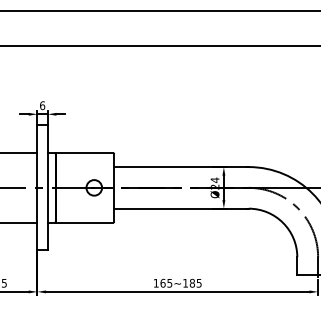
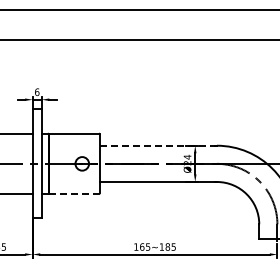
line: (181, 166) -> (158, 145), solid -> dashed
line: (84, 223) -> (73, 194), solid -> dashed

